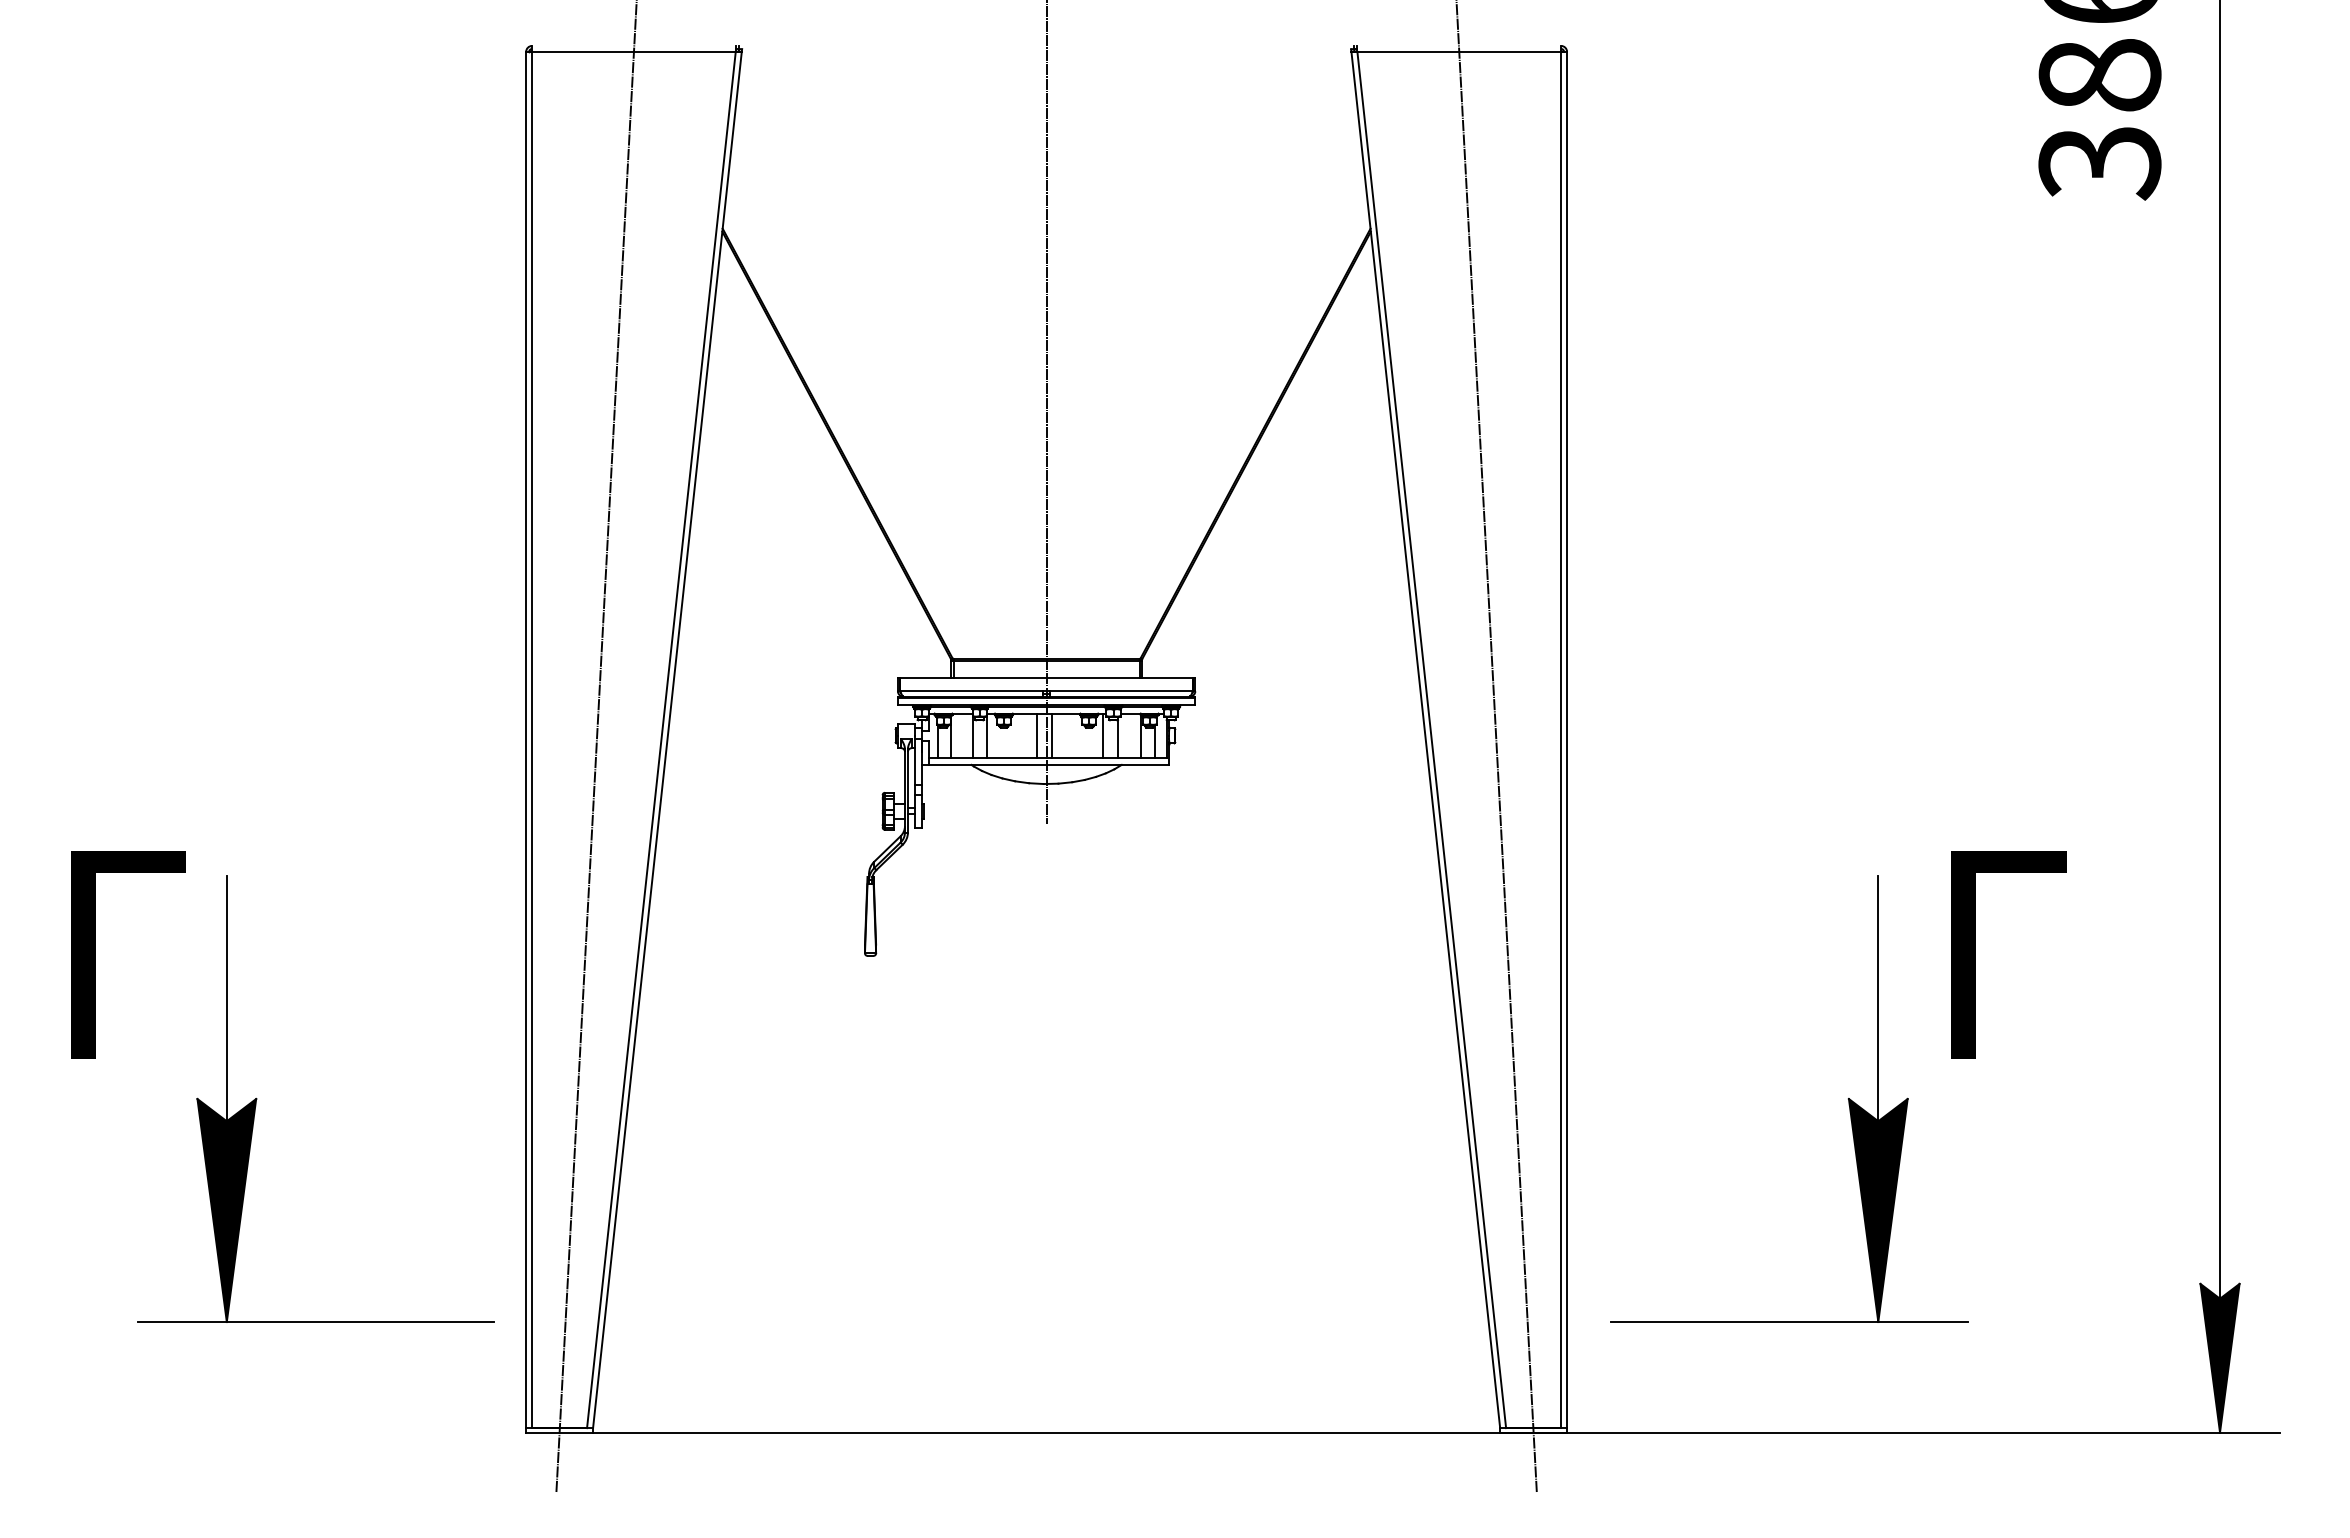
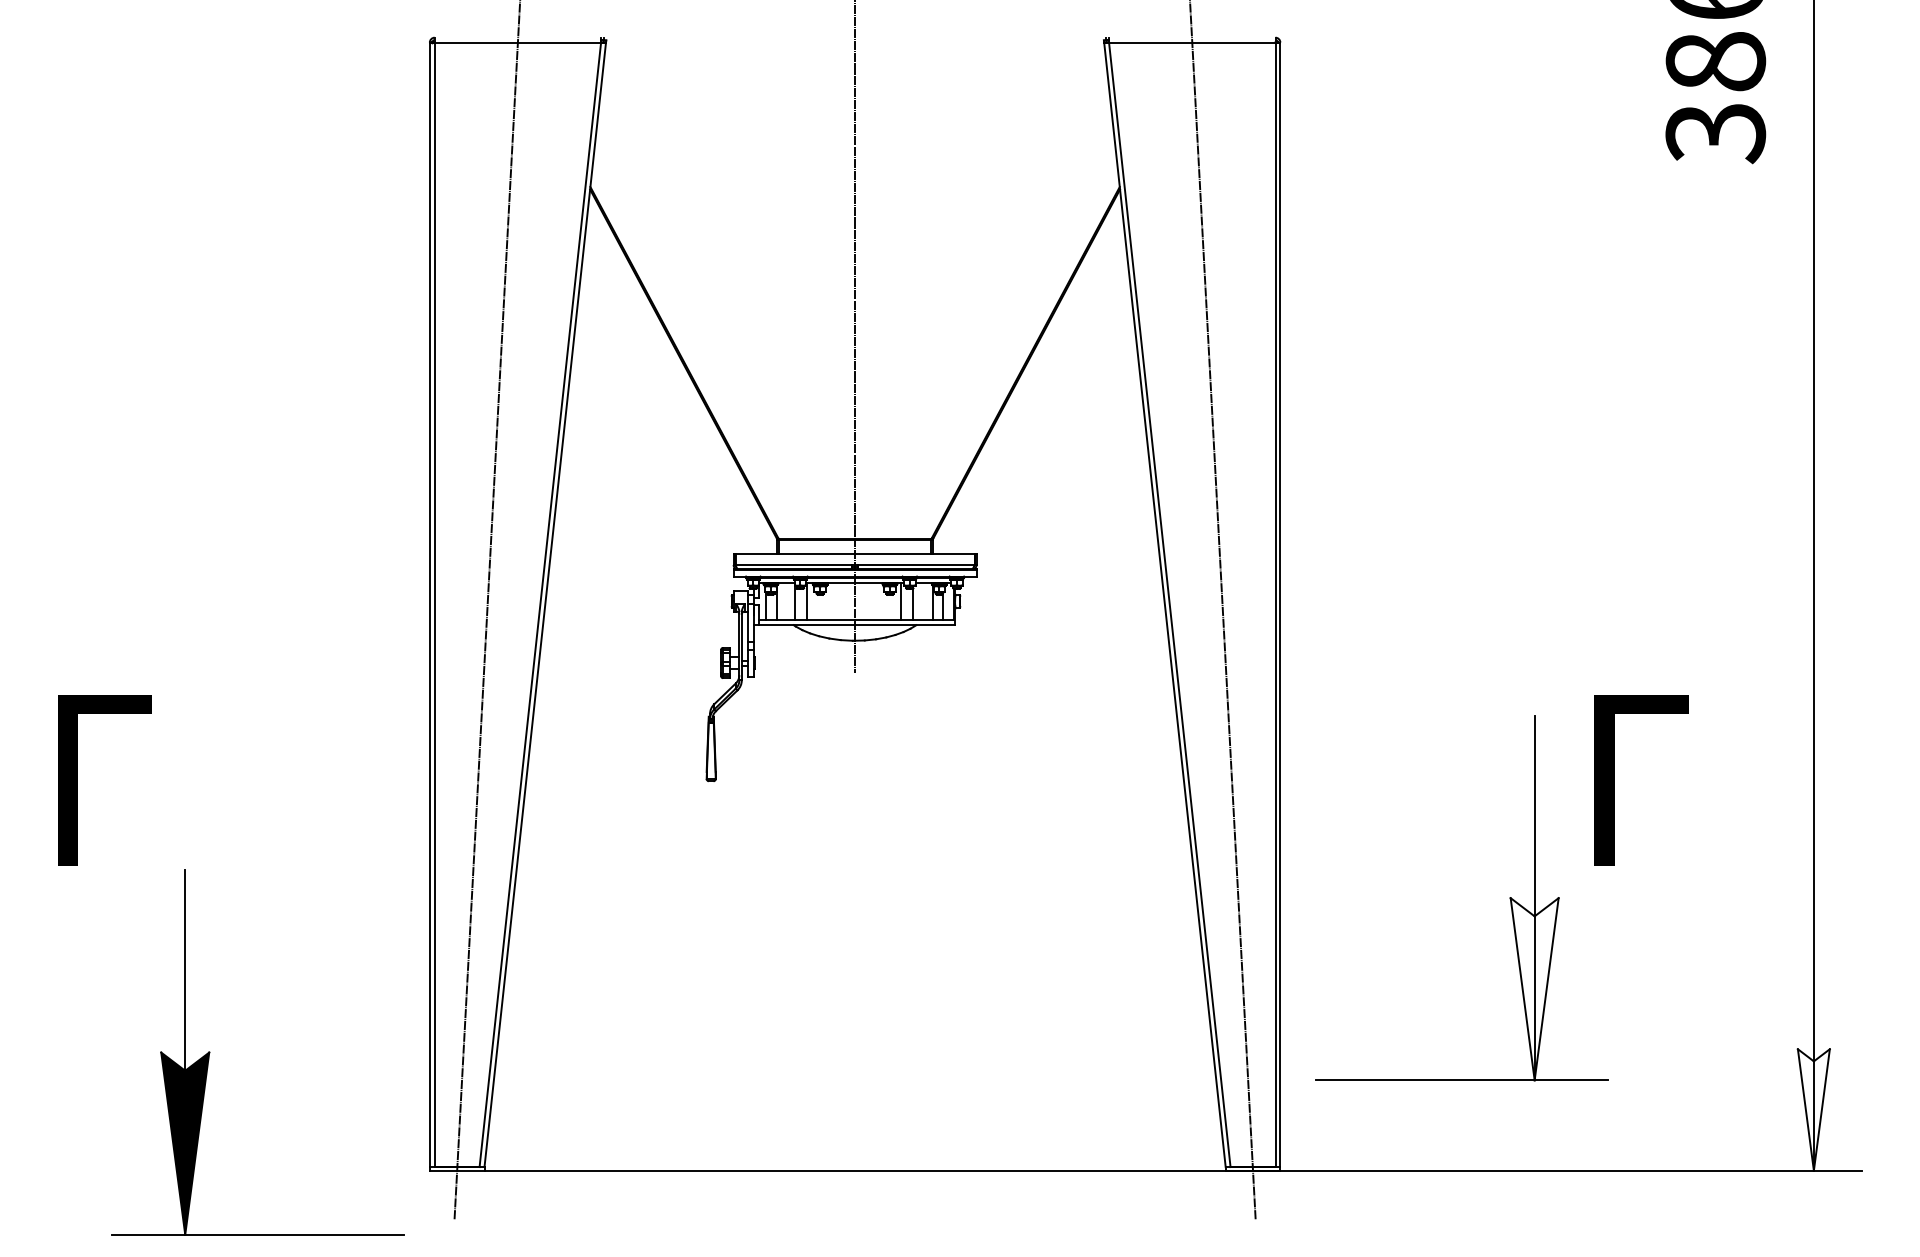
line: (1037, 735) -> (847, 601), removed
line: (1052, 735) -> (859, 601), removed
part: (257, 1098) -> (210, 1052), moved
fill: (1877, 1210) -> (1534, 989), removed
fill: (2219, 1357) -> (1813, 1109), removed

